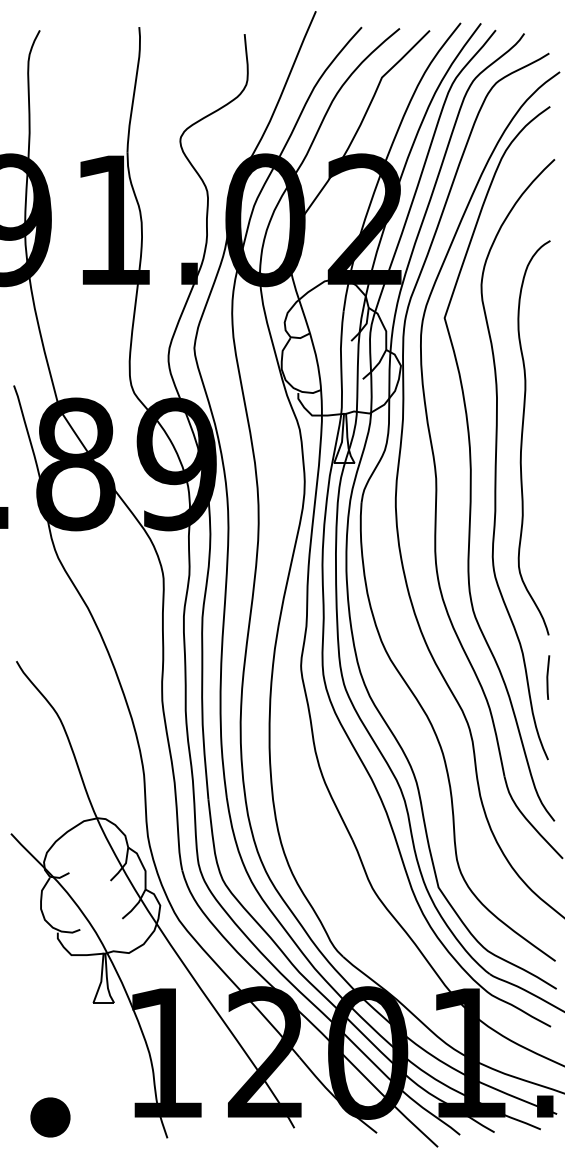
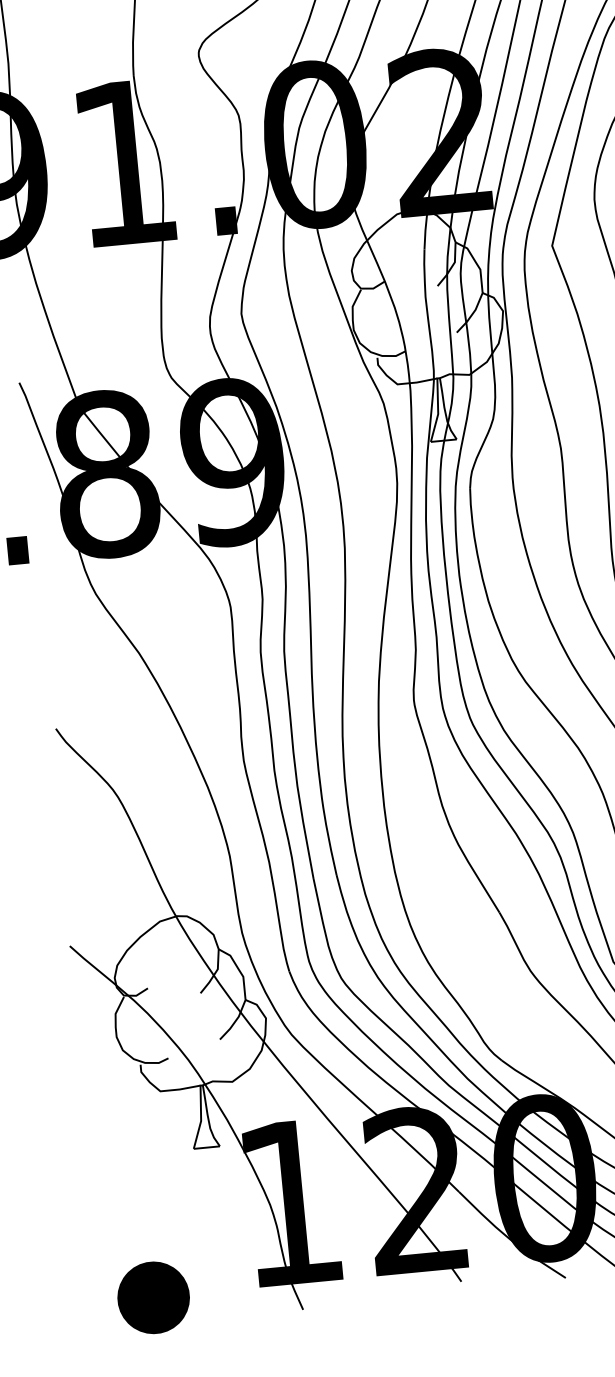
part: (50, 1117) -> (153, 1297), size x1.43

